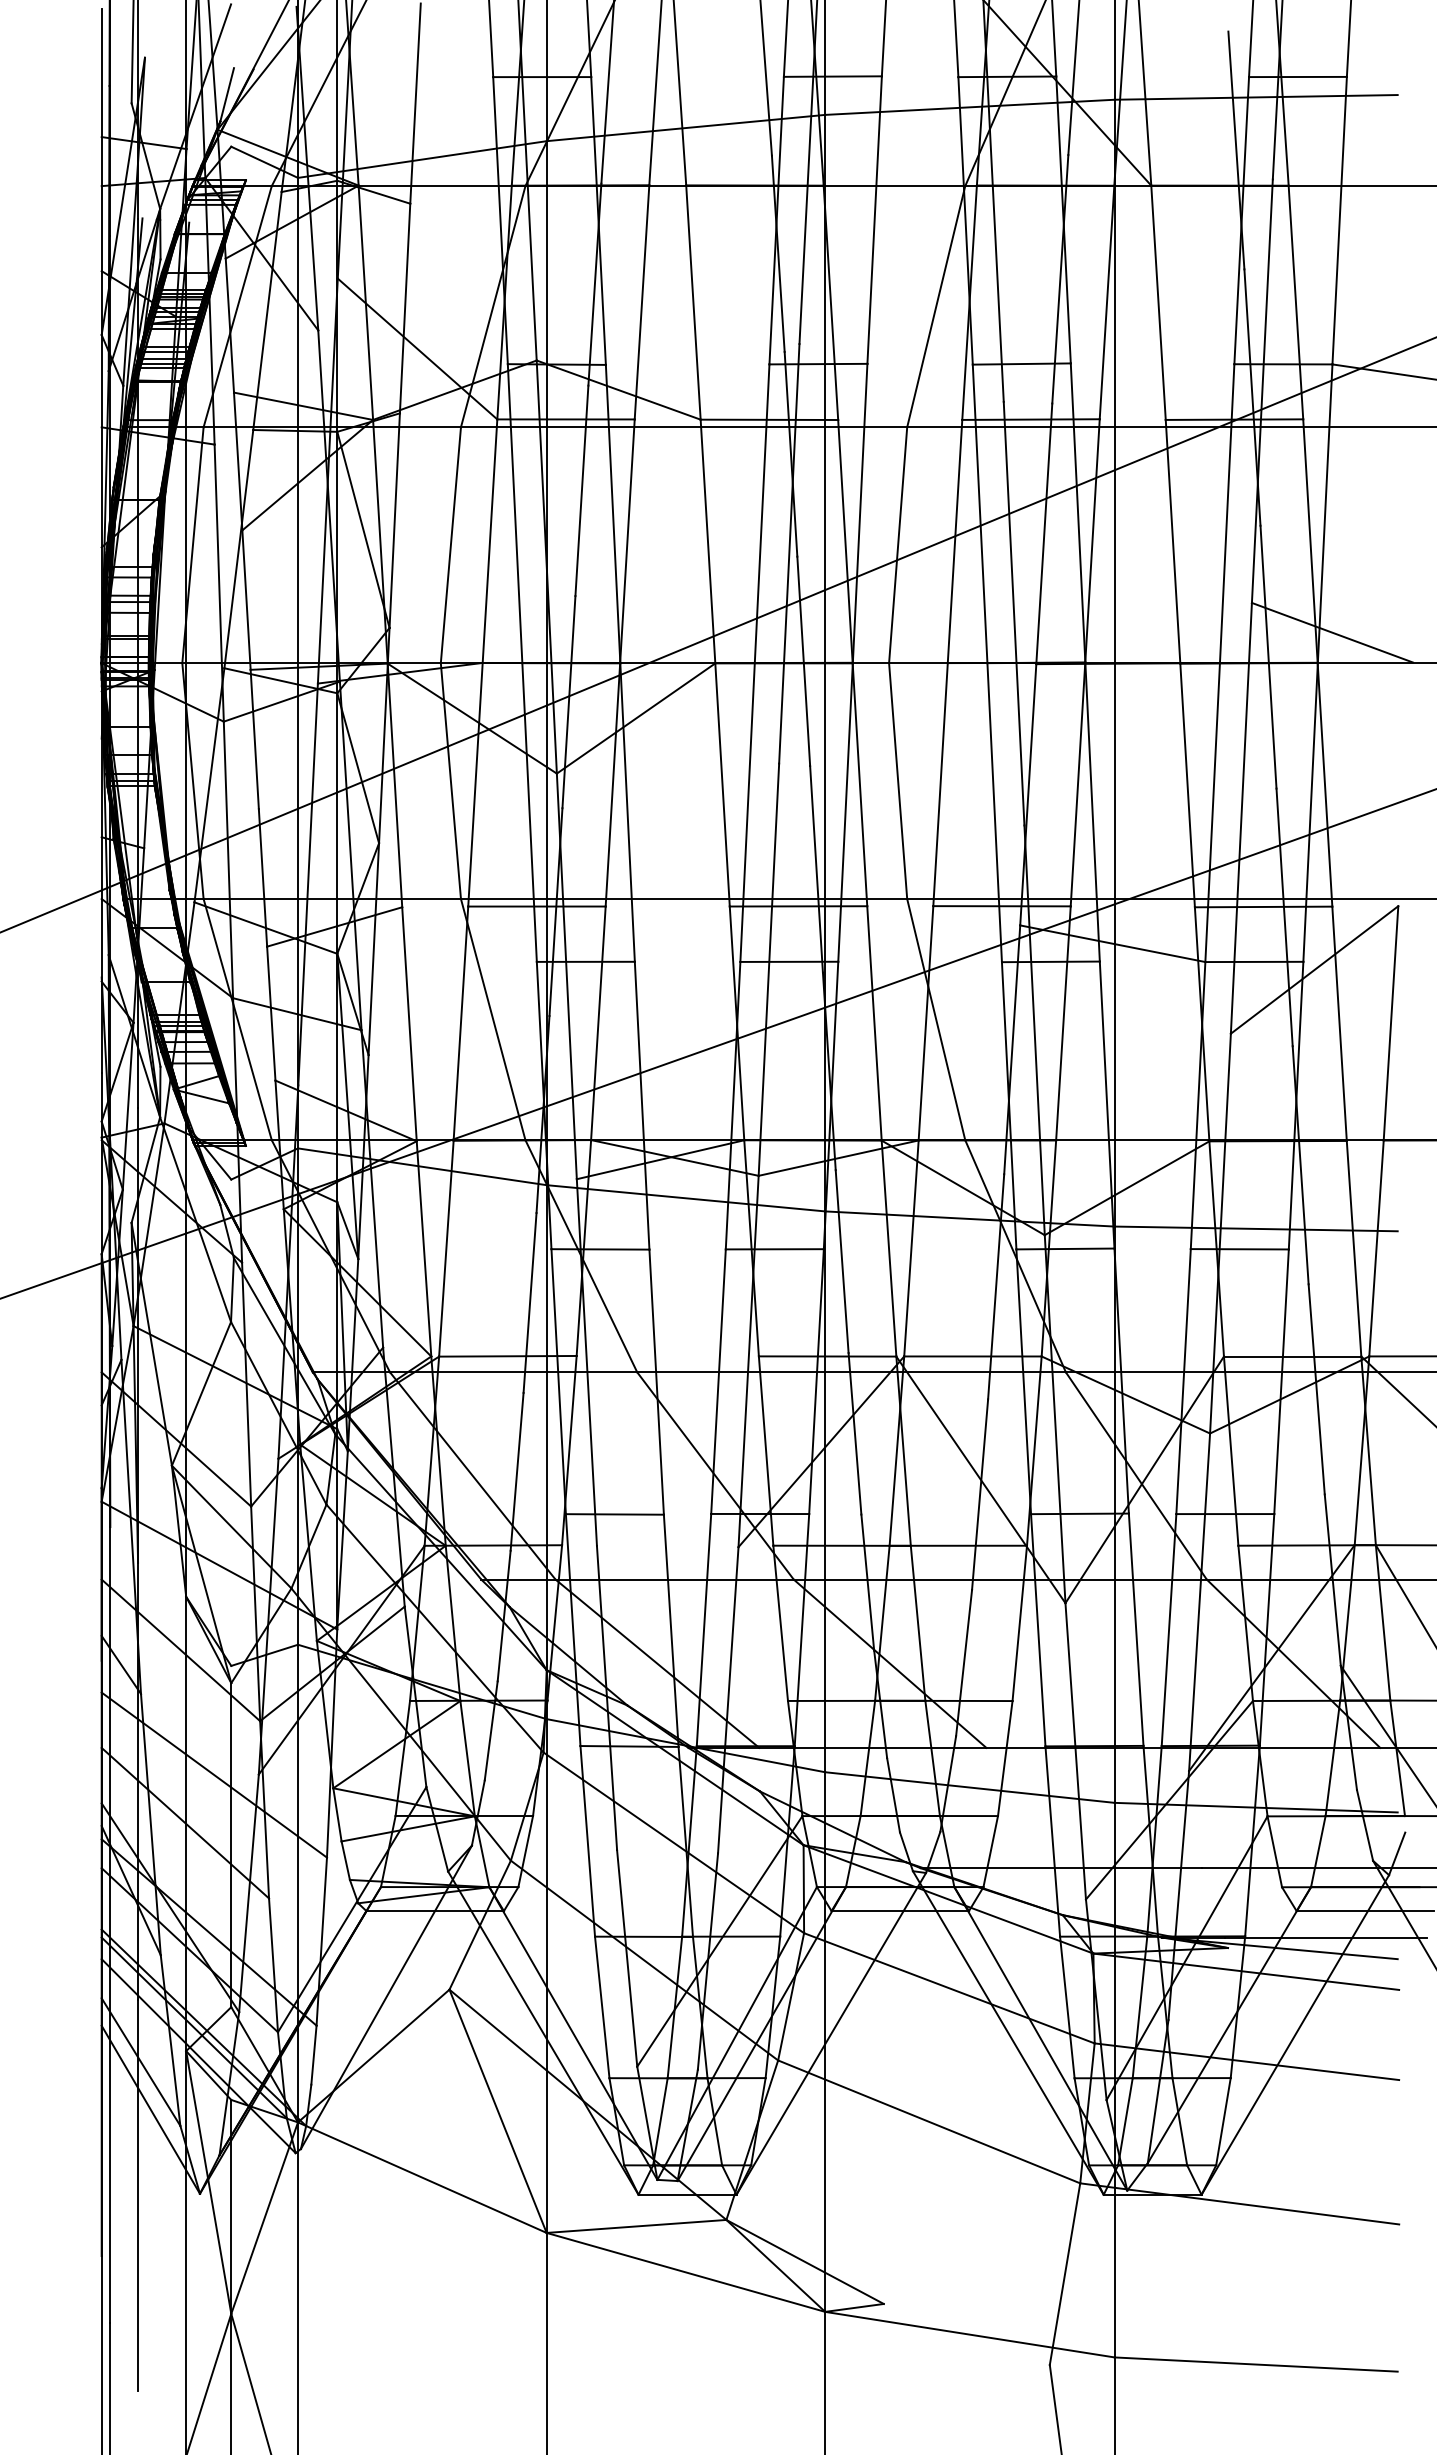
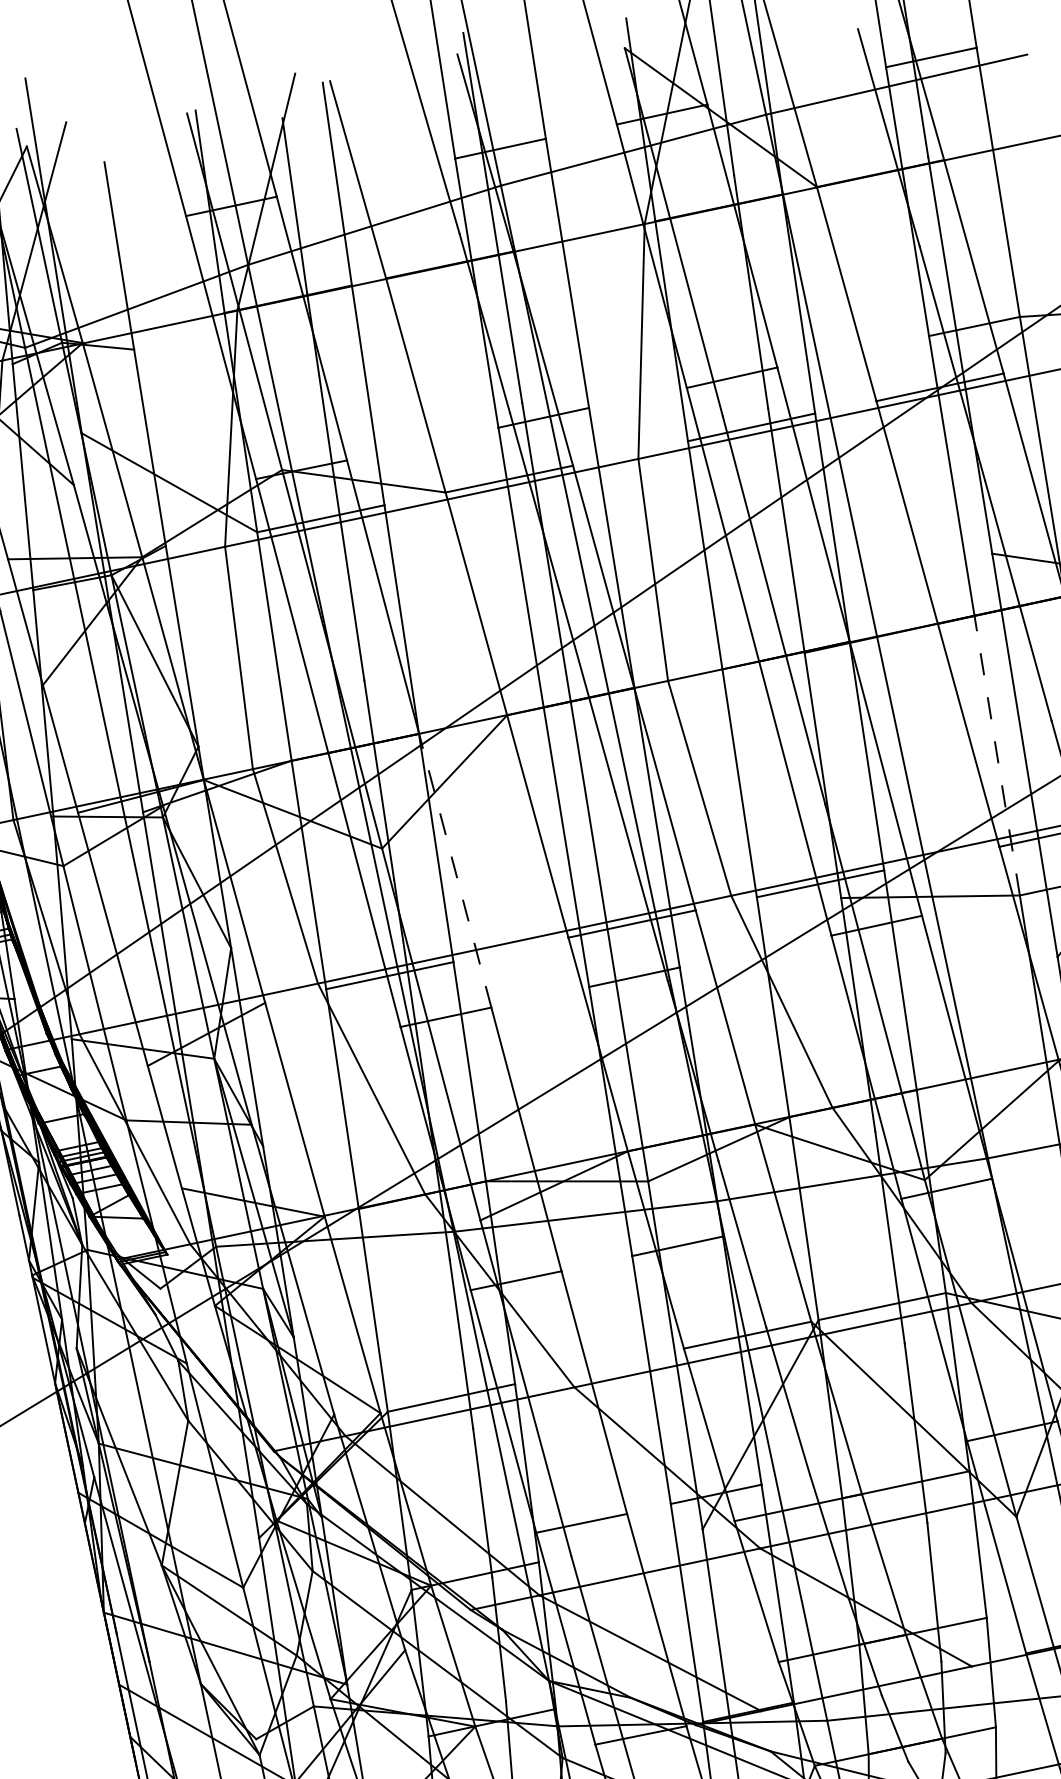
line: (627, 812) -> (455, 870), solid -> dashed
line: (1212, 812) -> (997, 755), solid -> dashed

